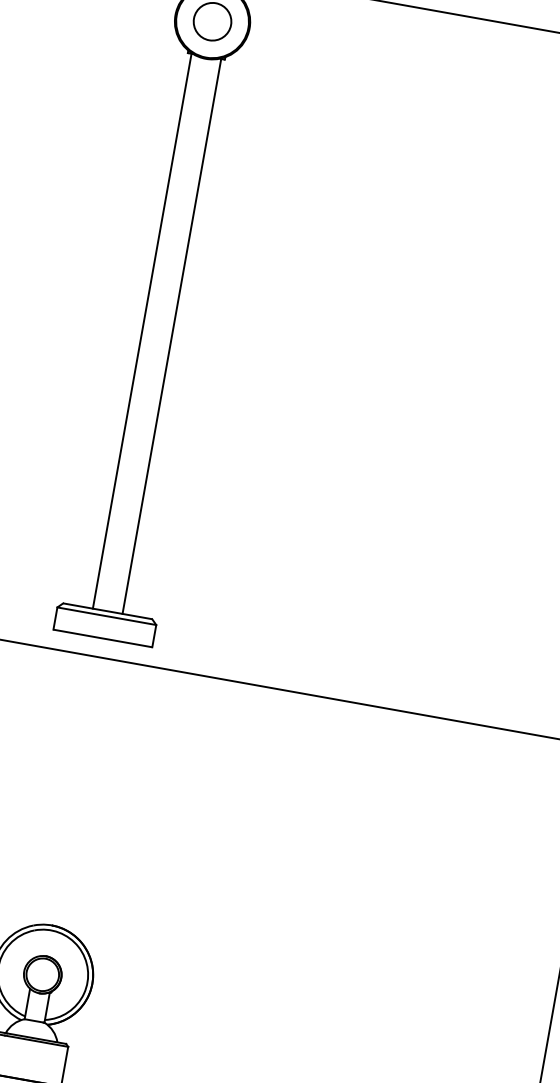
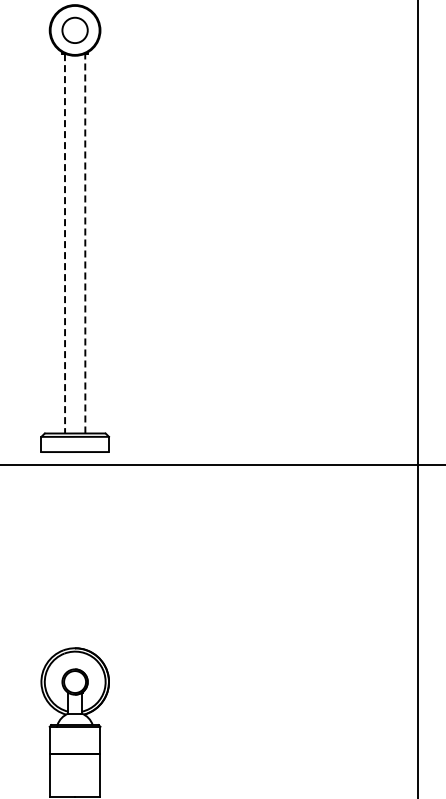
line: (143, 330) -> (65, 243), solid -> dashed
line: (172, 336) -> (85, 243), solid -> dashed

